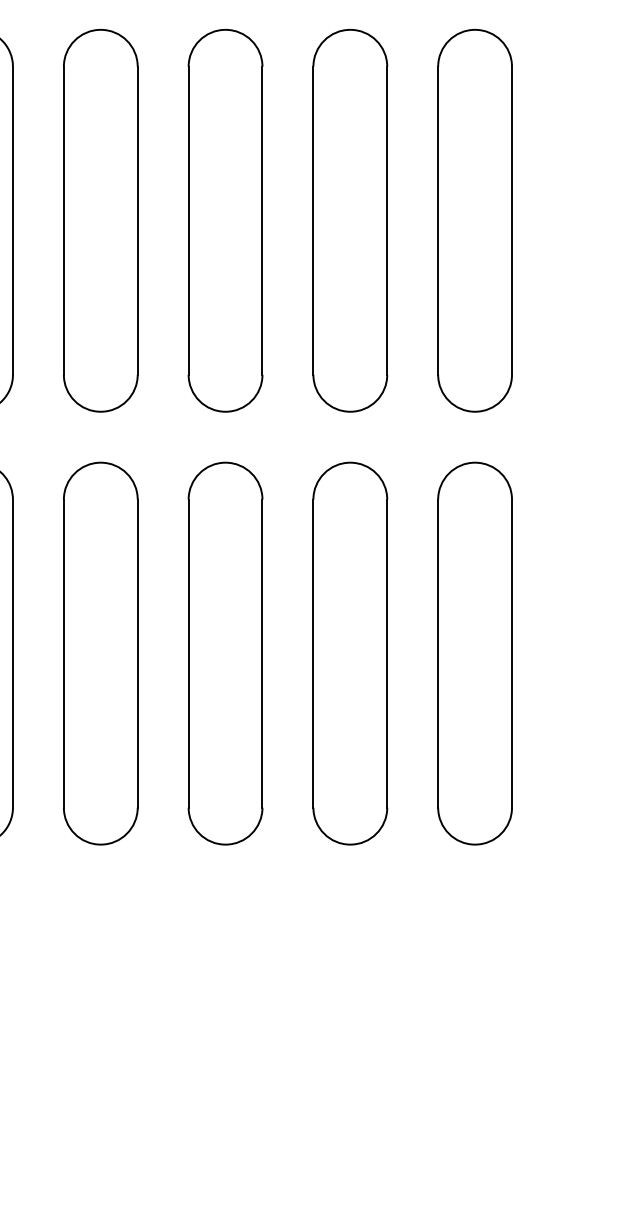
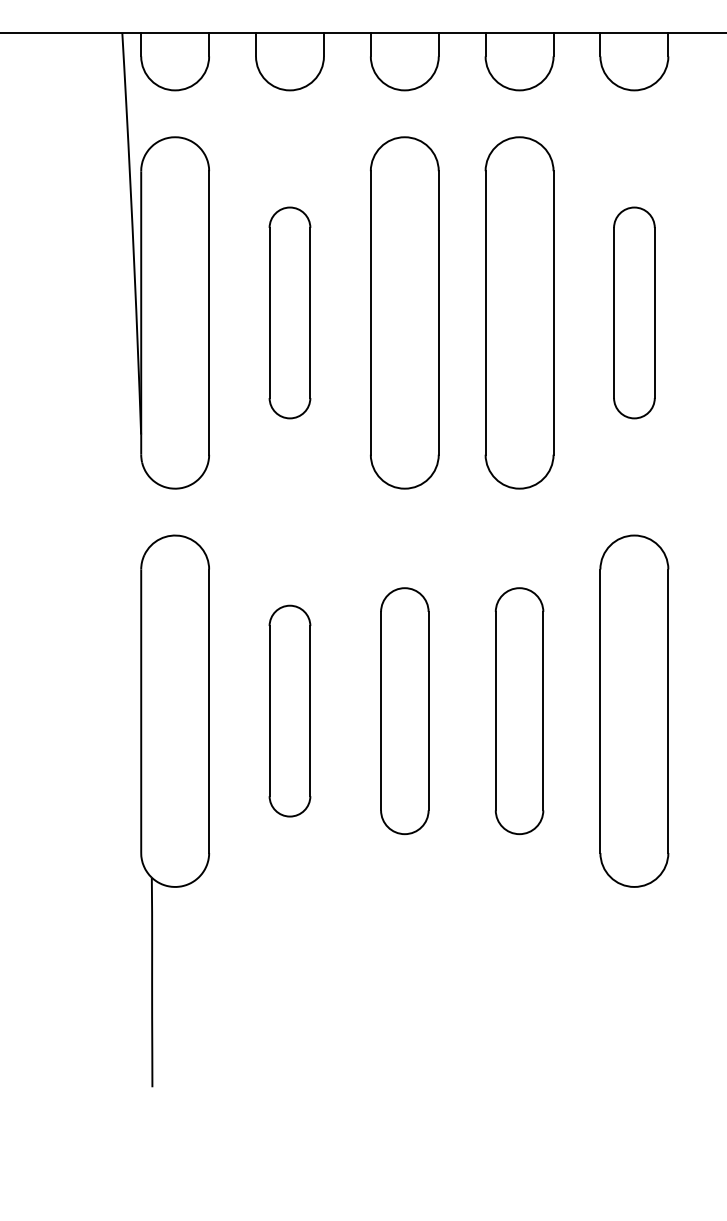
part: (100, 220) -> (289, 312), size x0.6
part: (475, 220) -> (634, 312), size x0.6
part: (100, 652) -> (289, 710), size x0.6
part: (225, 652) -> (404, 710), size x0.7
part: (350, 652) -> (519, 710), size x0.7

